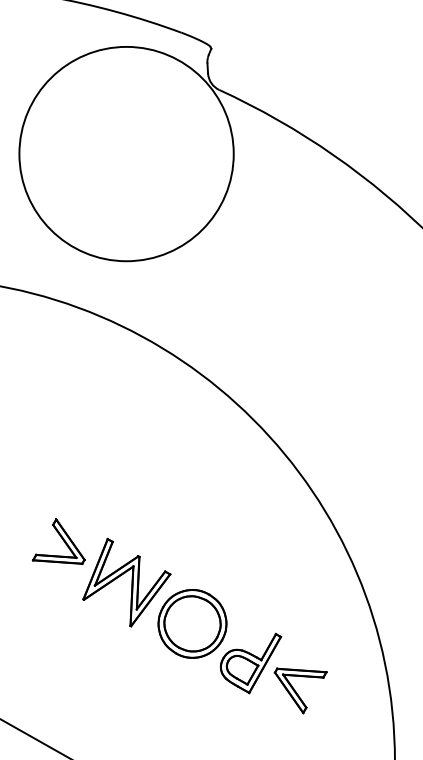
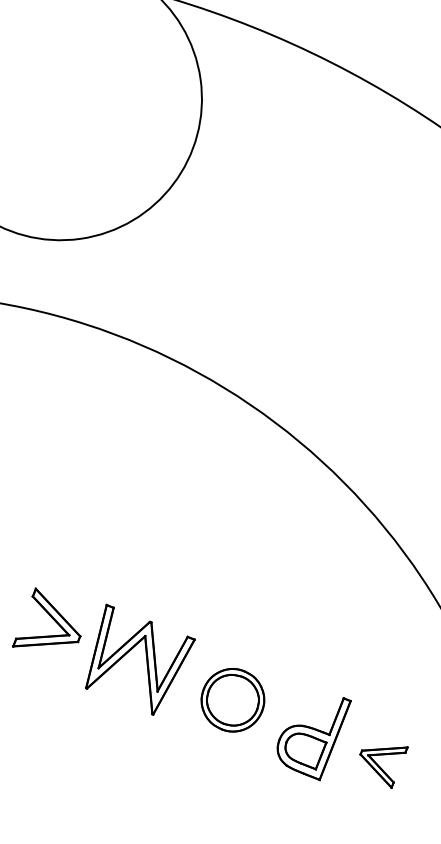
part: (192, 623) -> (232, 699), size x0.7
part: (300, 690) -> (386, 767), size x0.7

